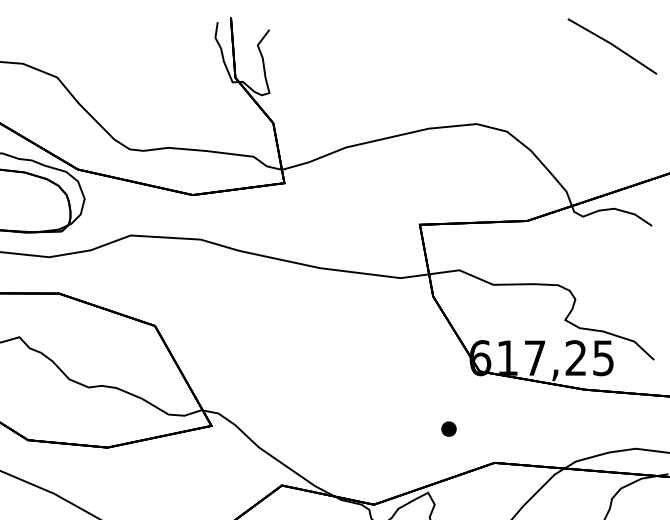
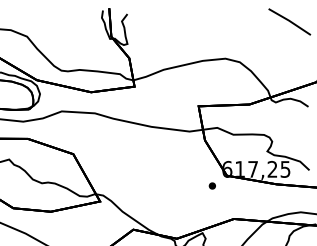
part: (447, 428) -> (211, 185), moved

